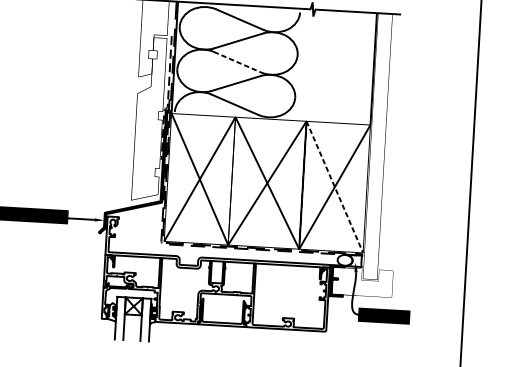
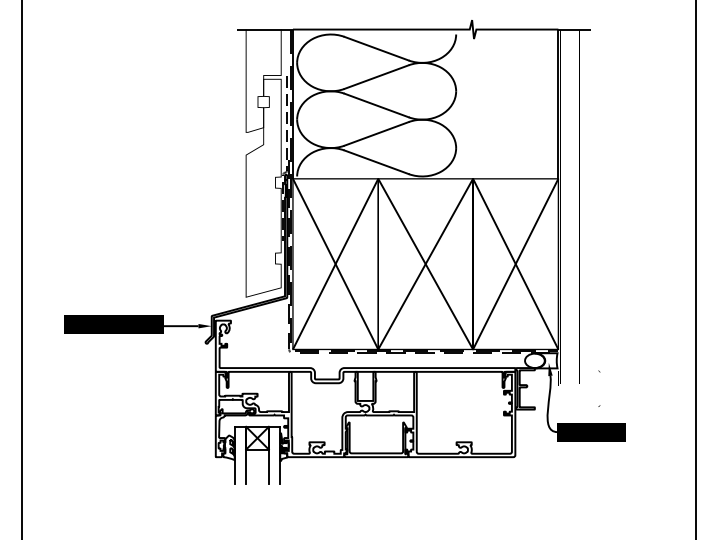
line: (238, 62) -> (377, 105), dashed -> solid
line: (334, 187) -> (515, 264), dashed -> solid

